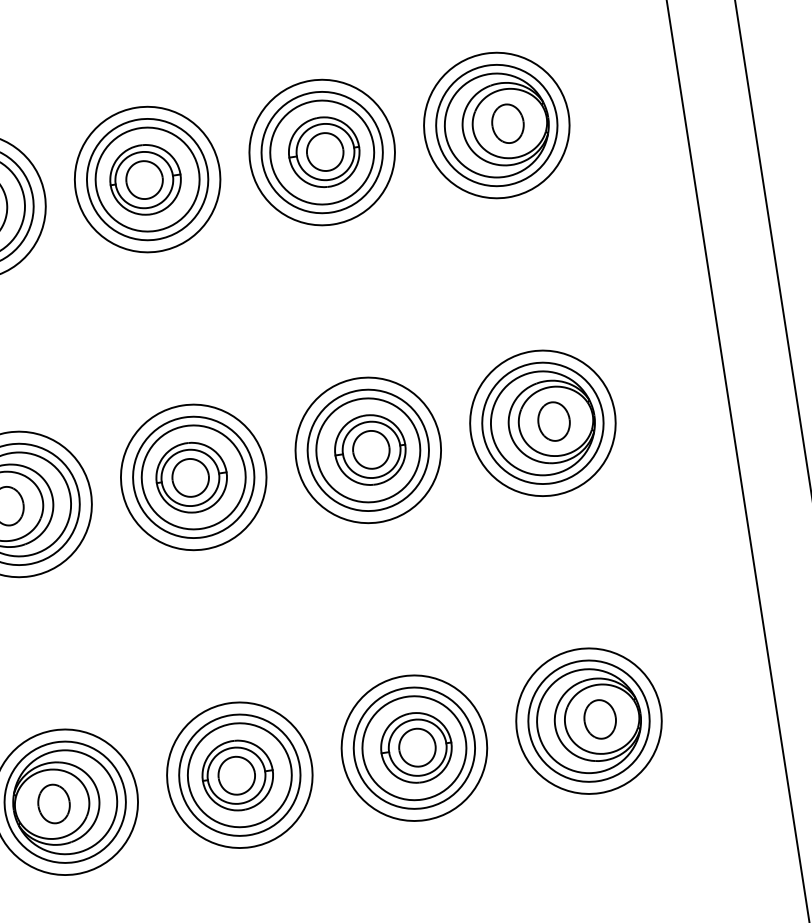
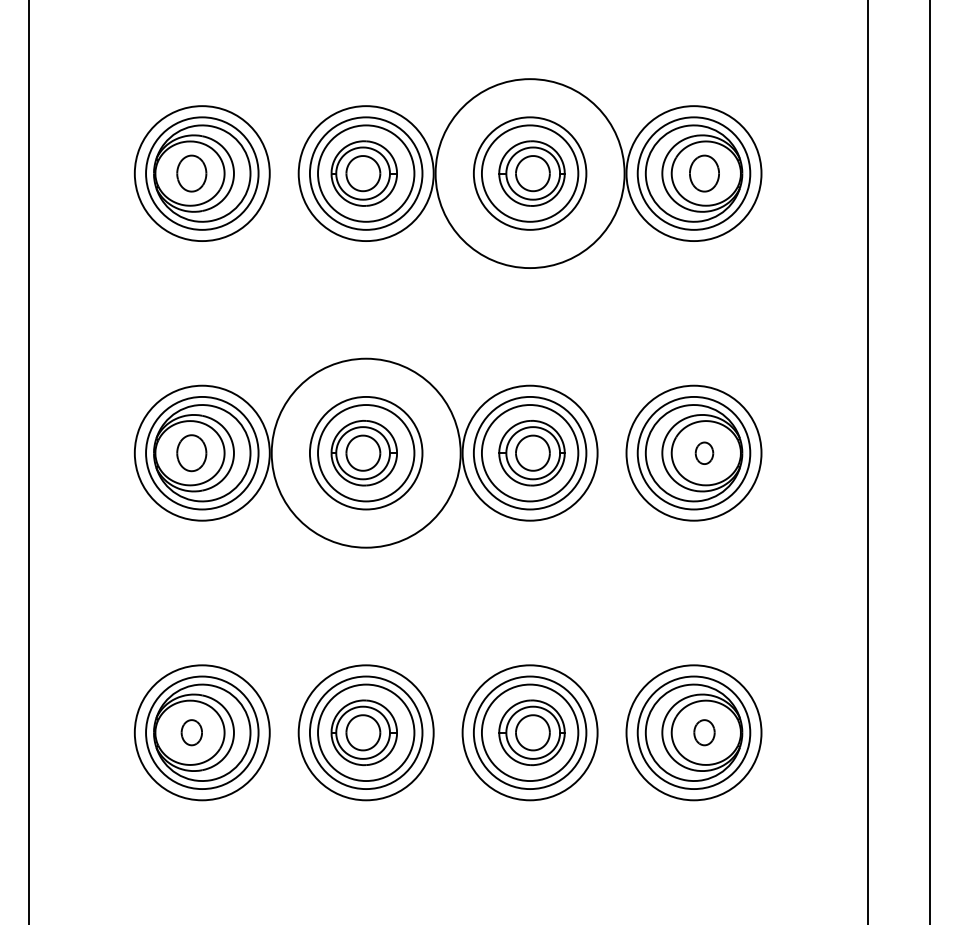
circle: (321, 152) -> (529, 173), size x1.4
part: (554, 421) -> (704, 453), size x0.6
circle: (192, 476) -> (365, 452), size x1.4
part: (600, 719) -> (704, 732), size x0.7
part: (53, 803) -> (191, 732), size x0.7

